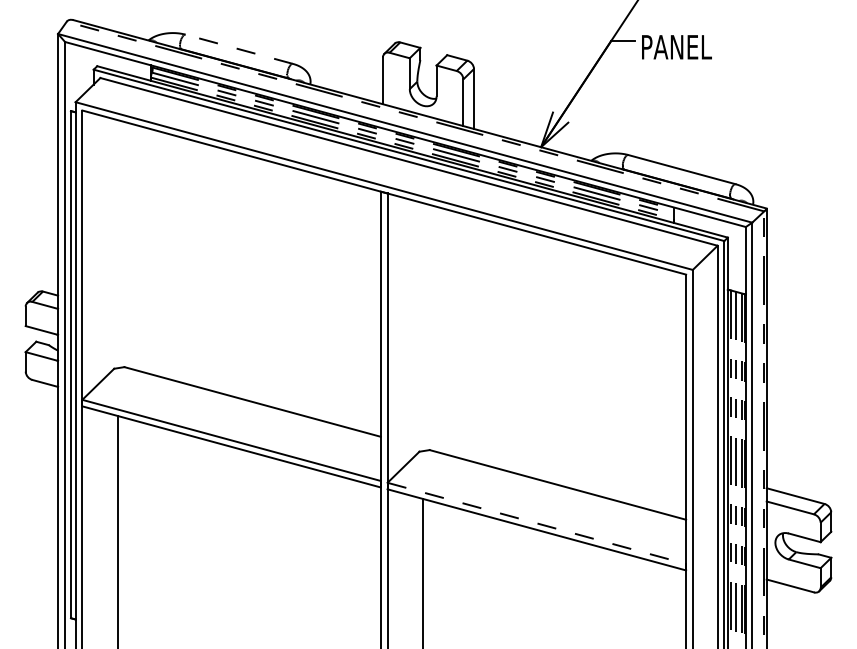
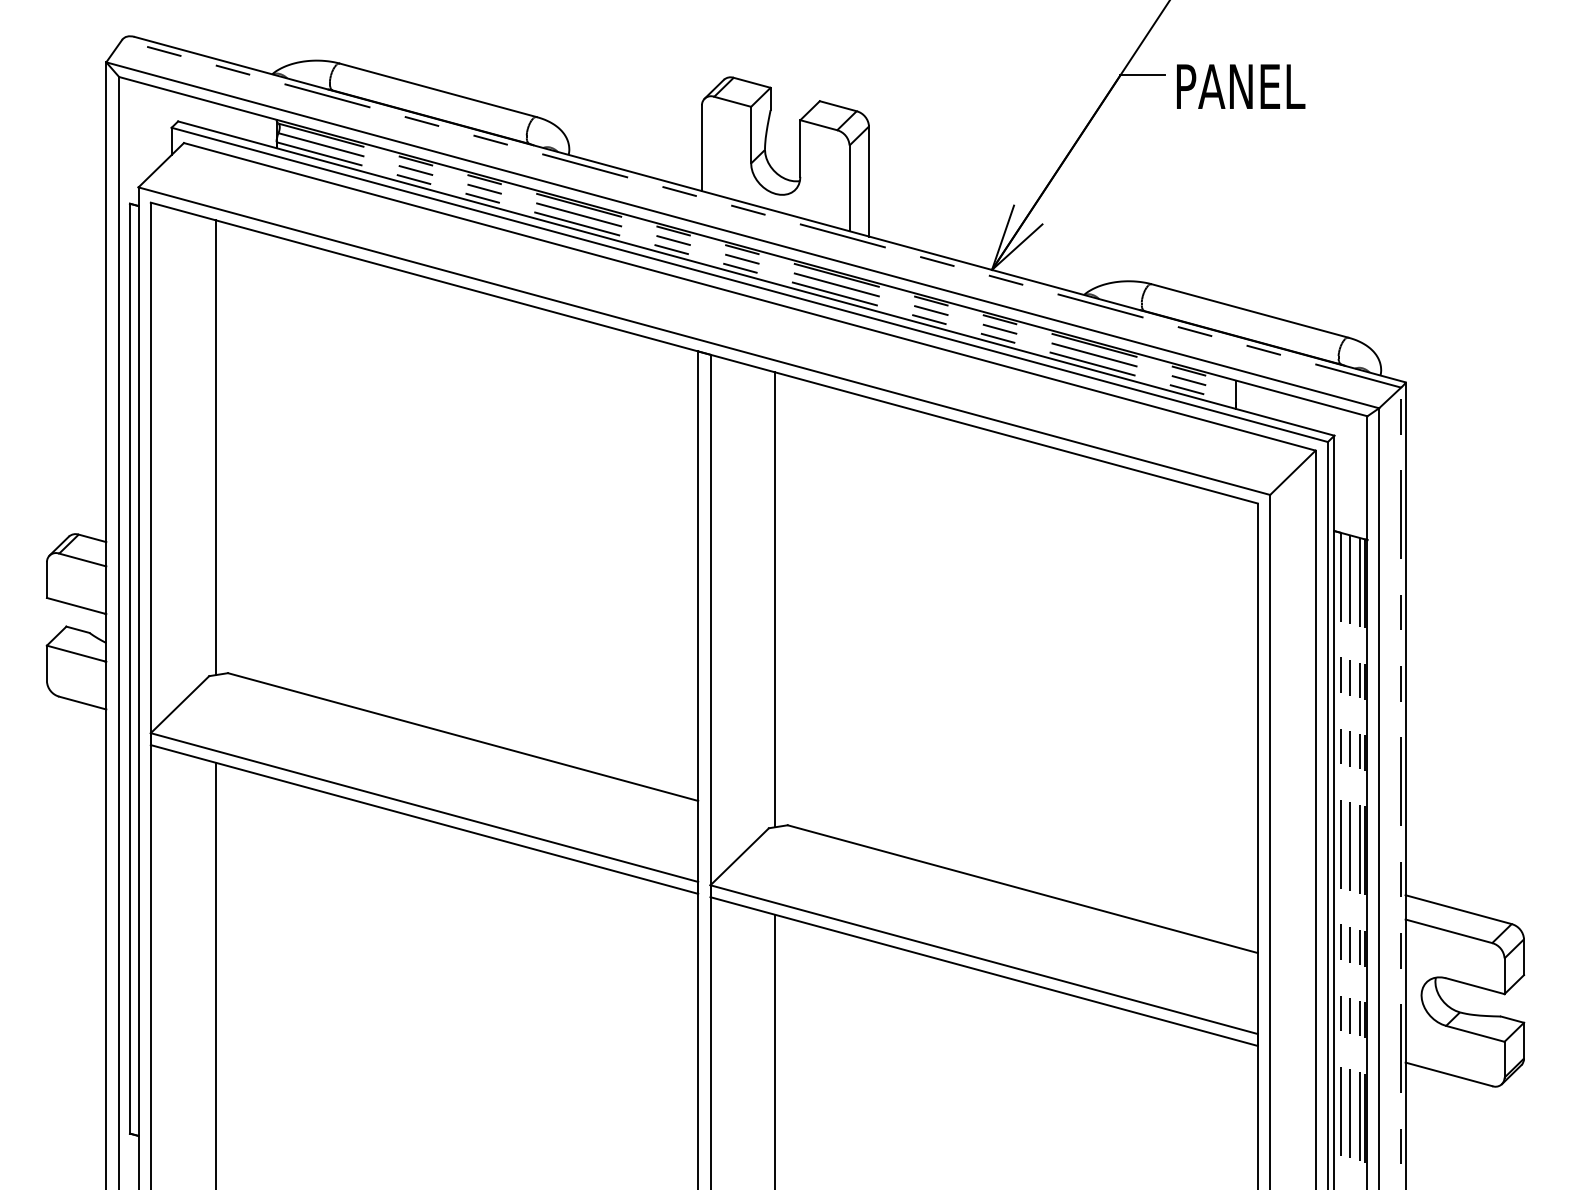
line: (239, 49) -> (438, 90), dashed -> solid
line: (117, 244) -> (215, 448), added
line: (423, 327) -> (776, 600), added
line: (536, 523) -> (983, 959), dashed -> solid

